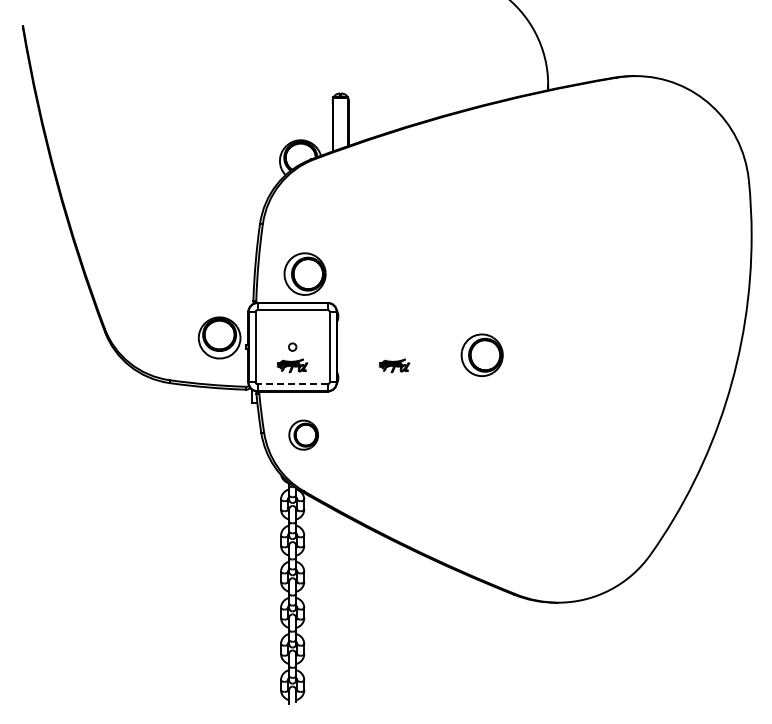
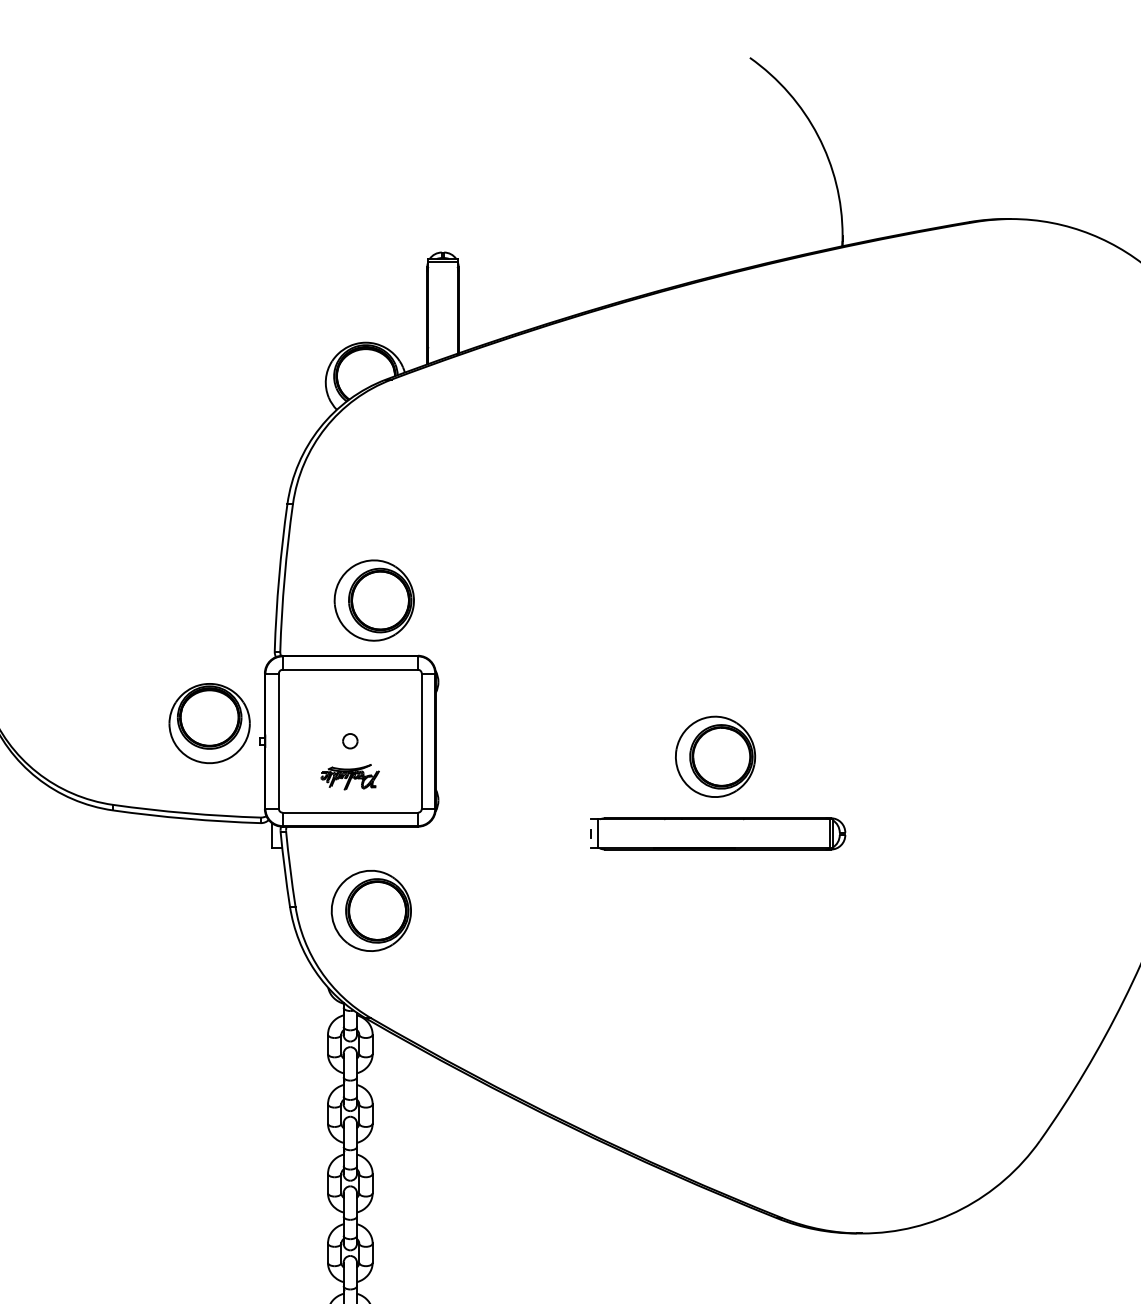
part: (394, 365) -> (546, 776), removed
line: (292, 384) -> (350, 813), dashed -> solid
part: (483, 395) -> (717, 834), added
part: (303, 434) -> (371, 909), size x1.43

